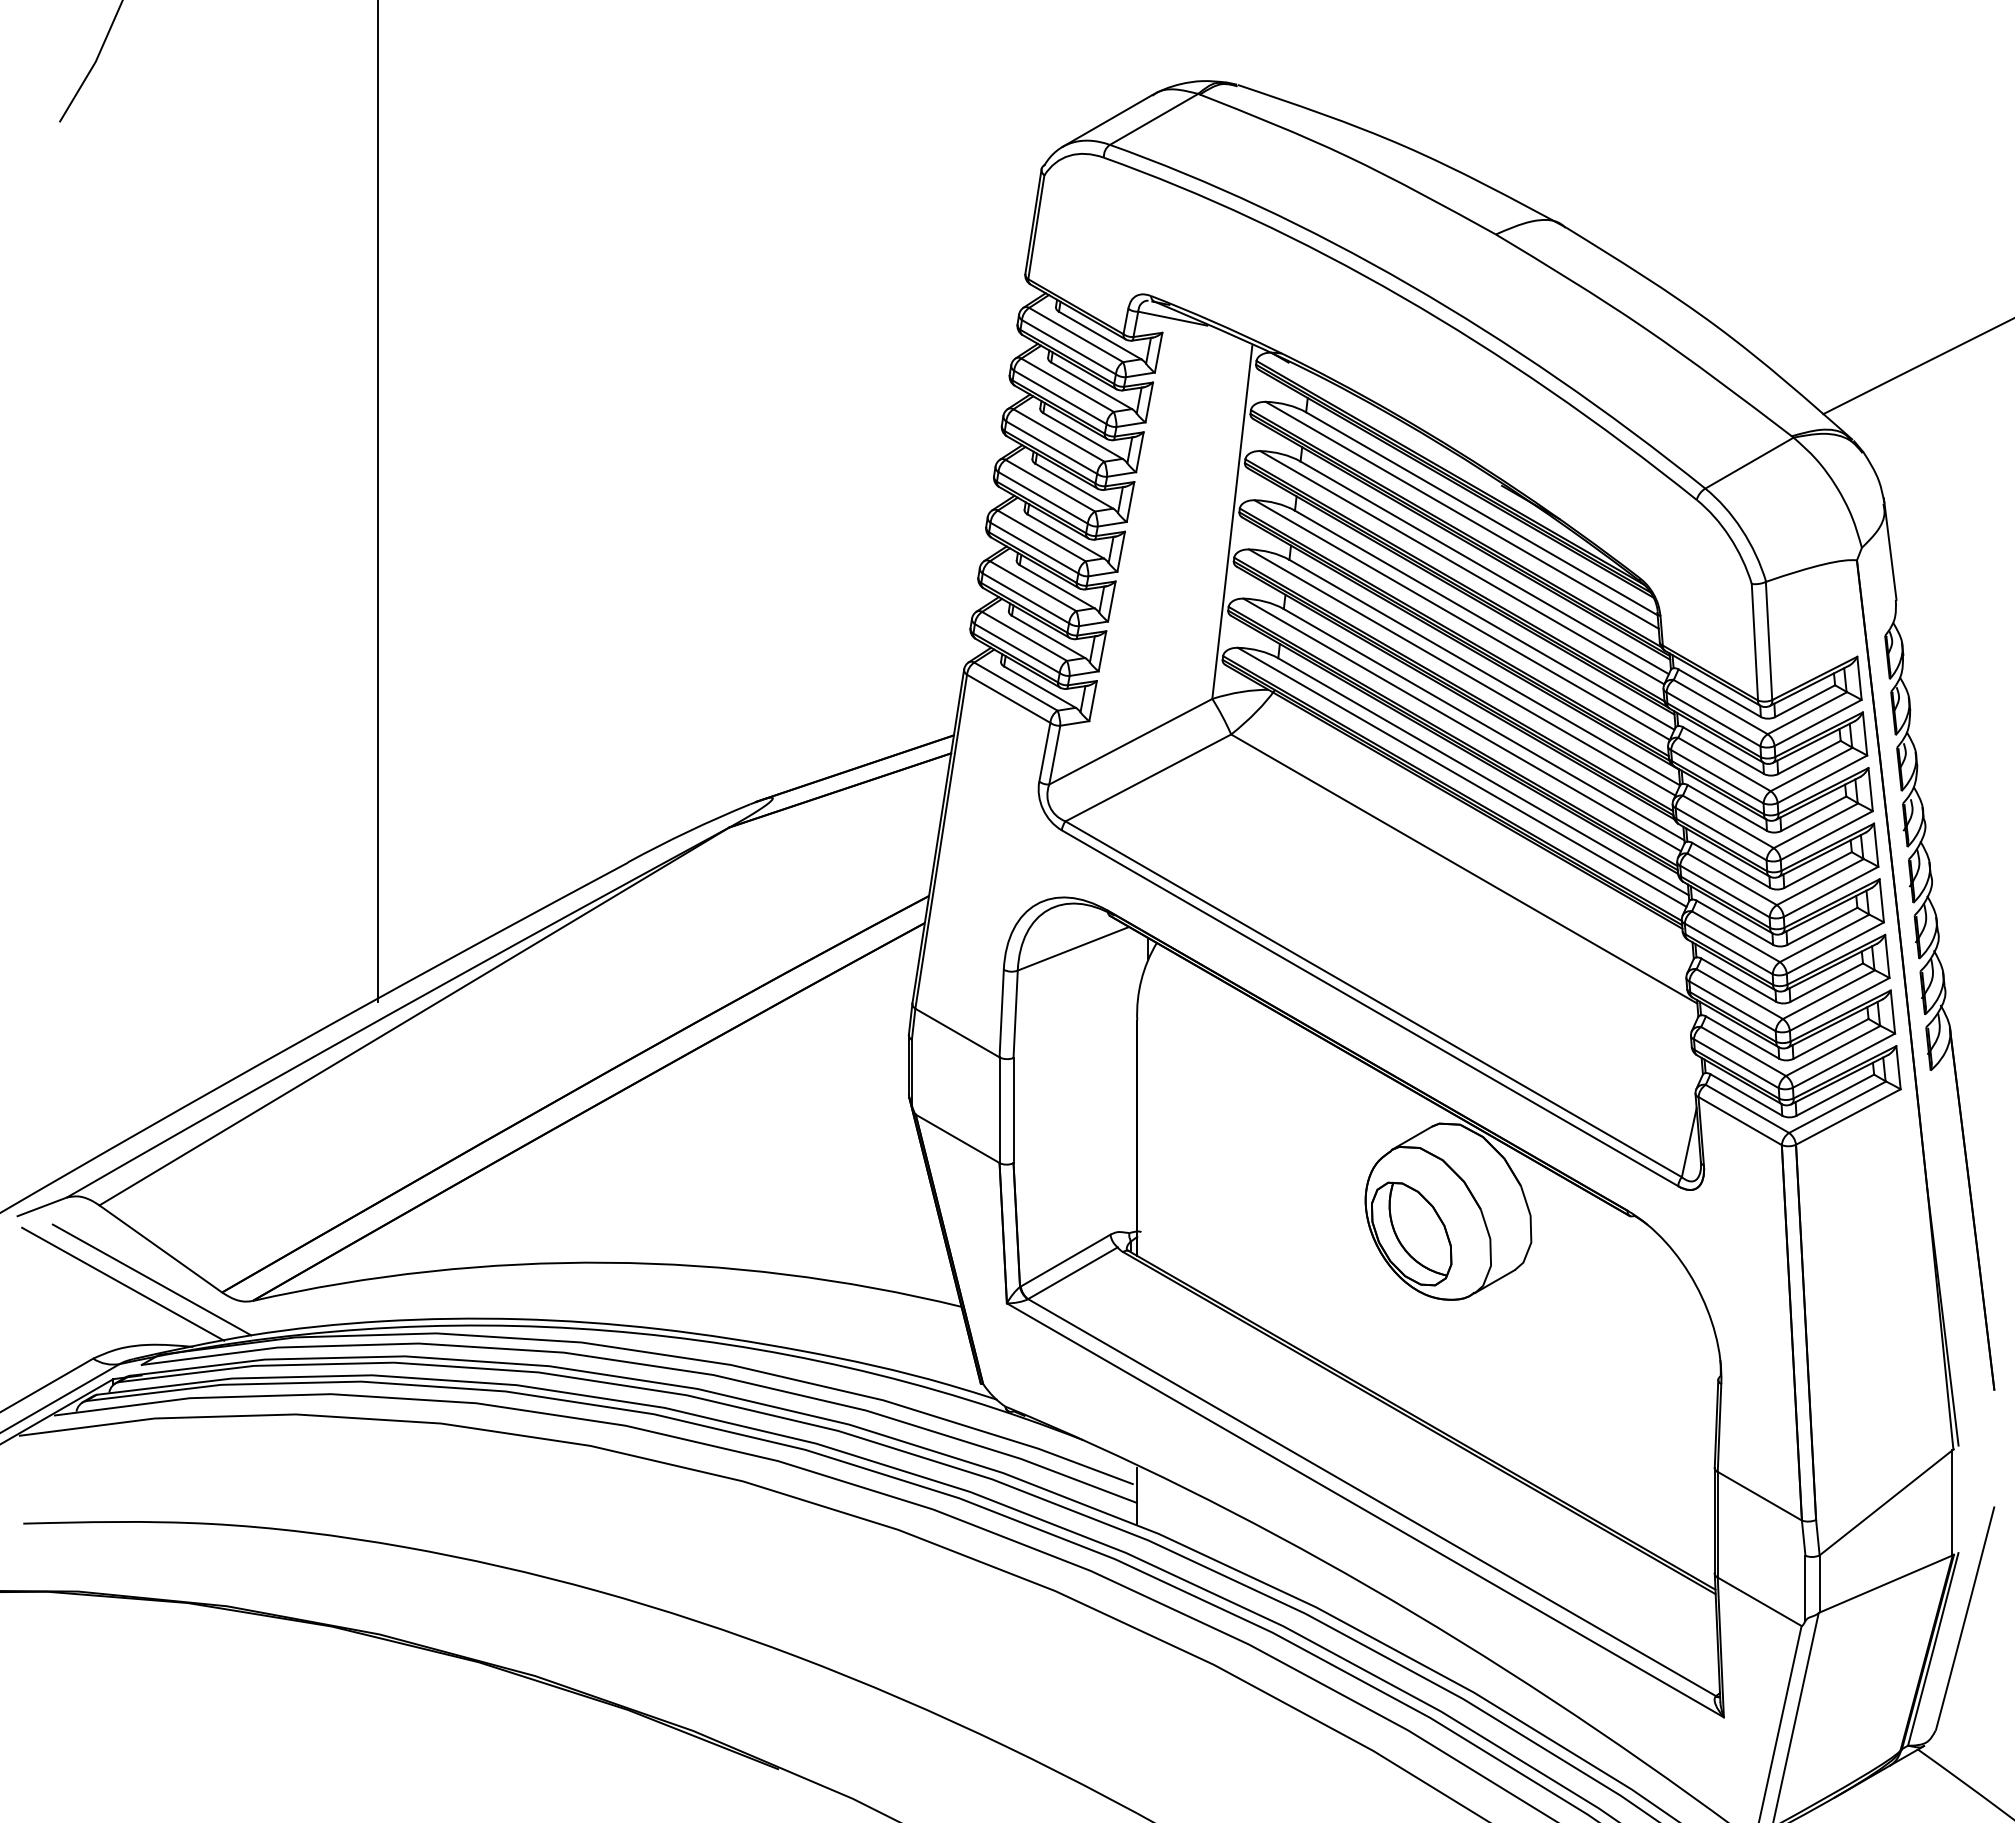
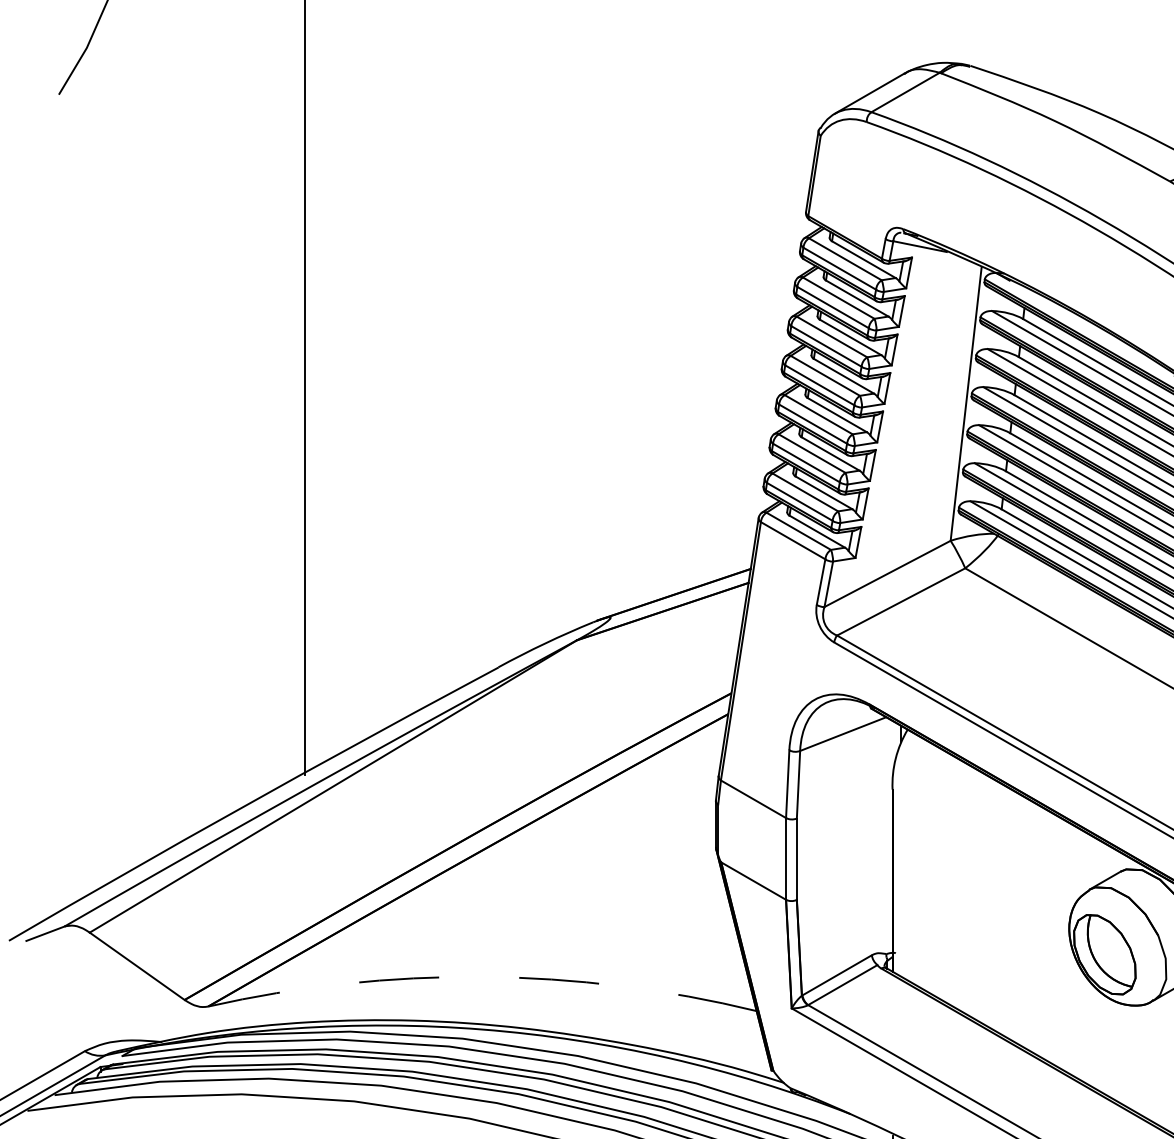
arc: (607, 1262) -> (482, 976), solid -> dashed
line: (151, 1279) -> (130, 989), removed
line: (123, 1283) -> (108, 993), removed

